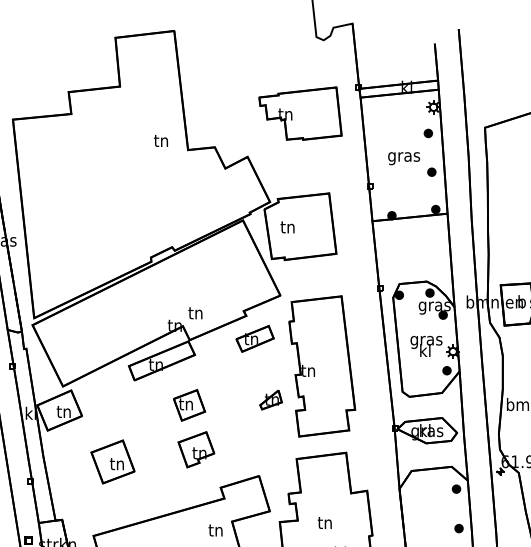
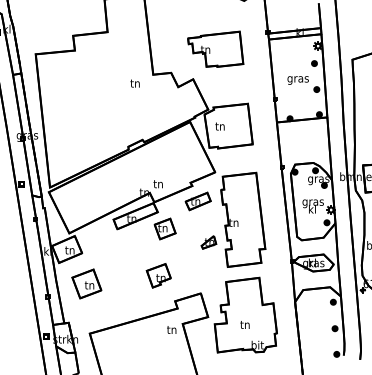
part: (300, 112) -> (215, 48), moved
text: (160, 140) -> (134, 83), moved
part: (188, 404) -> (164, 228), moved
part: (112, 461) -> (86, 283), moved

